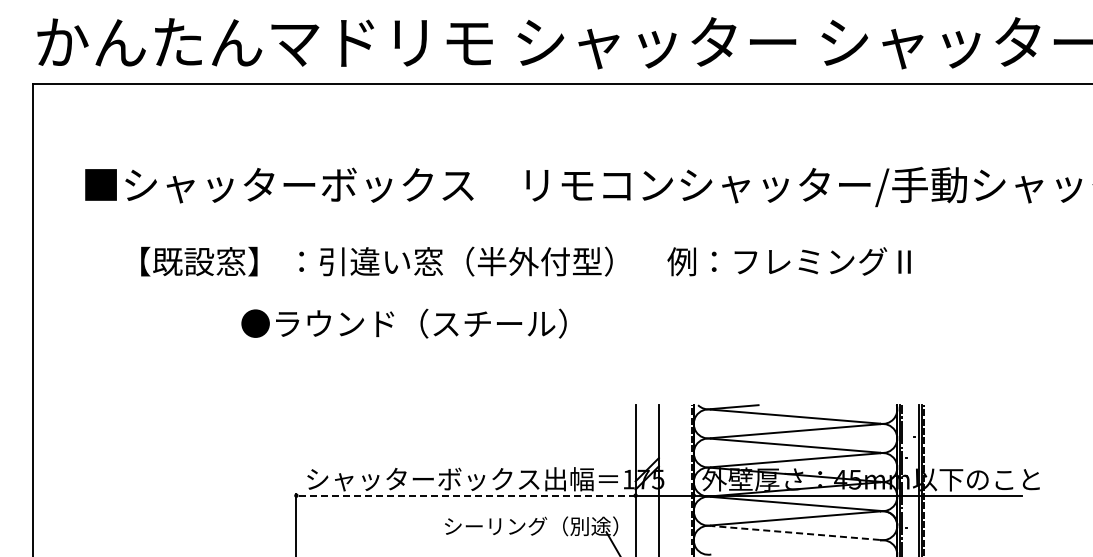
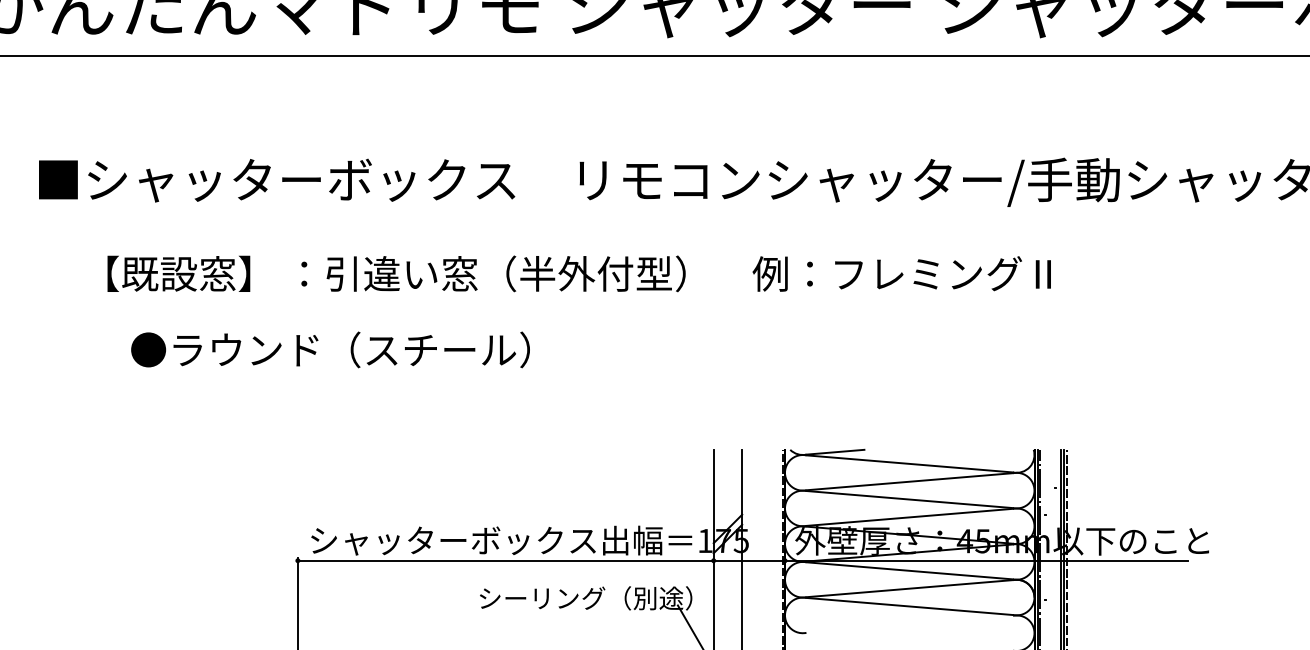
text: (403, 323) -> (329, 349), moved
line: (466, 495) -> (506, 560), dashed -> solid
line: (795, 532) -> (909, 605), dashed -> solid

